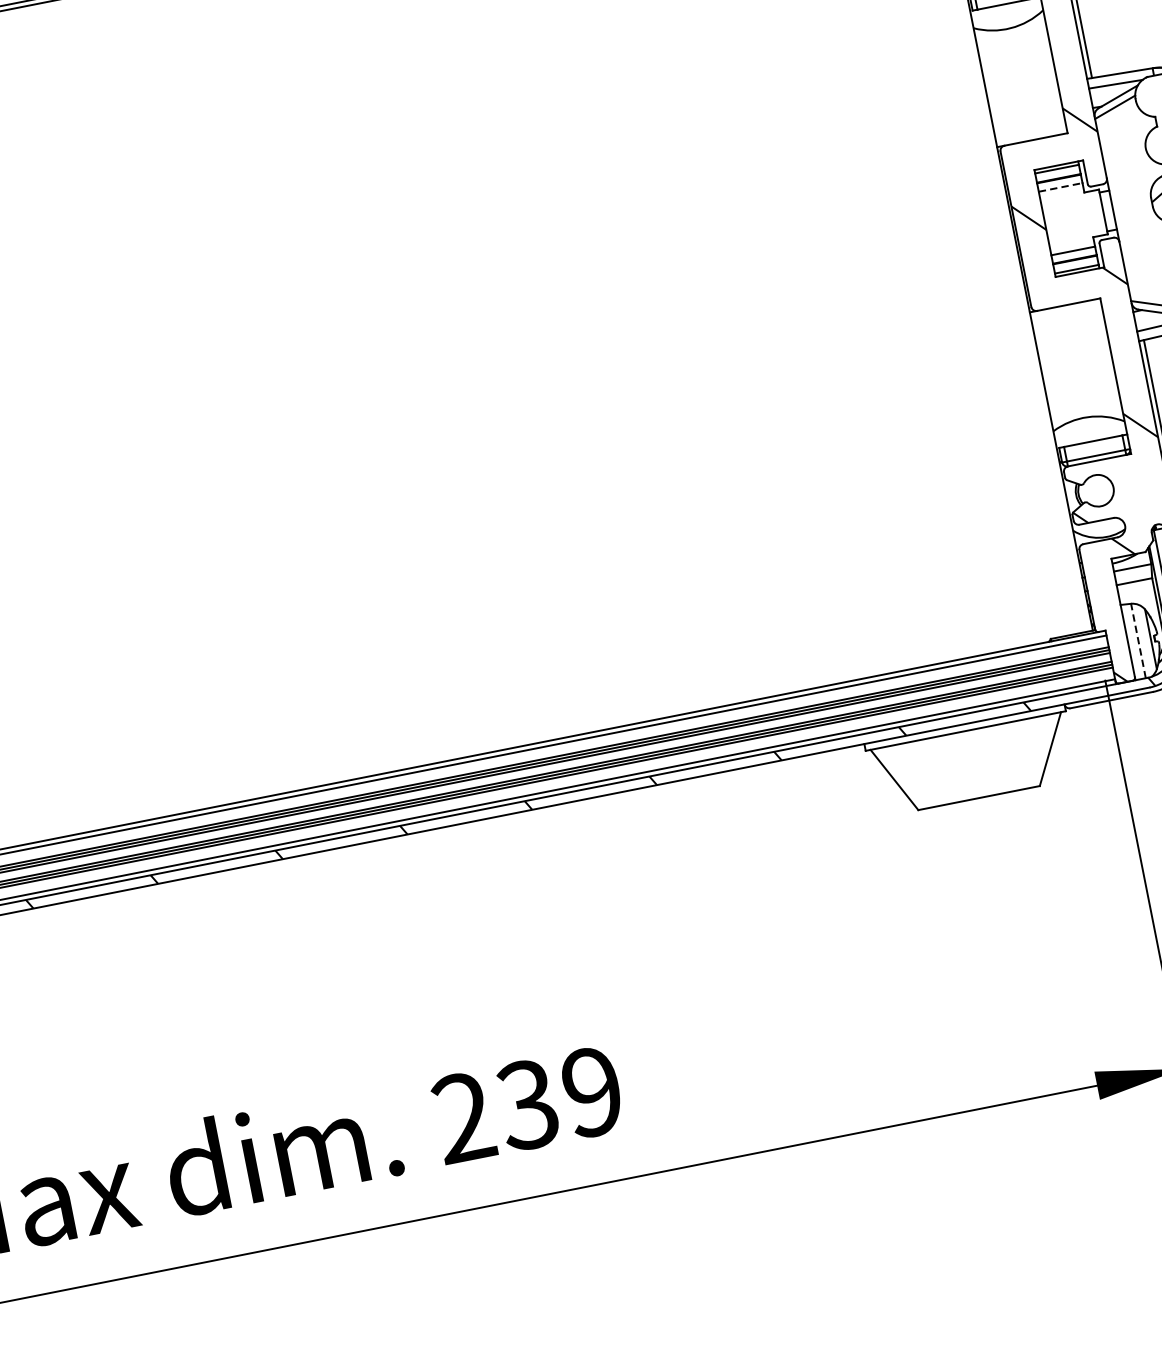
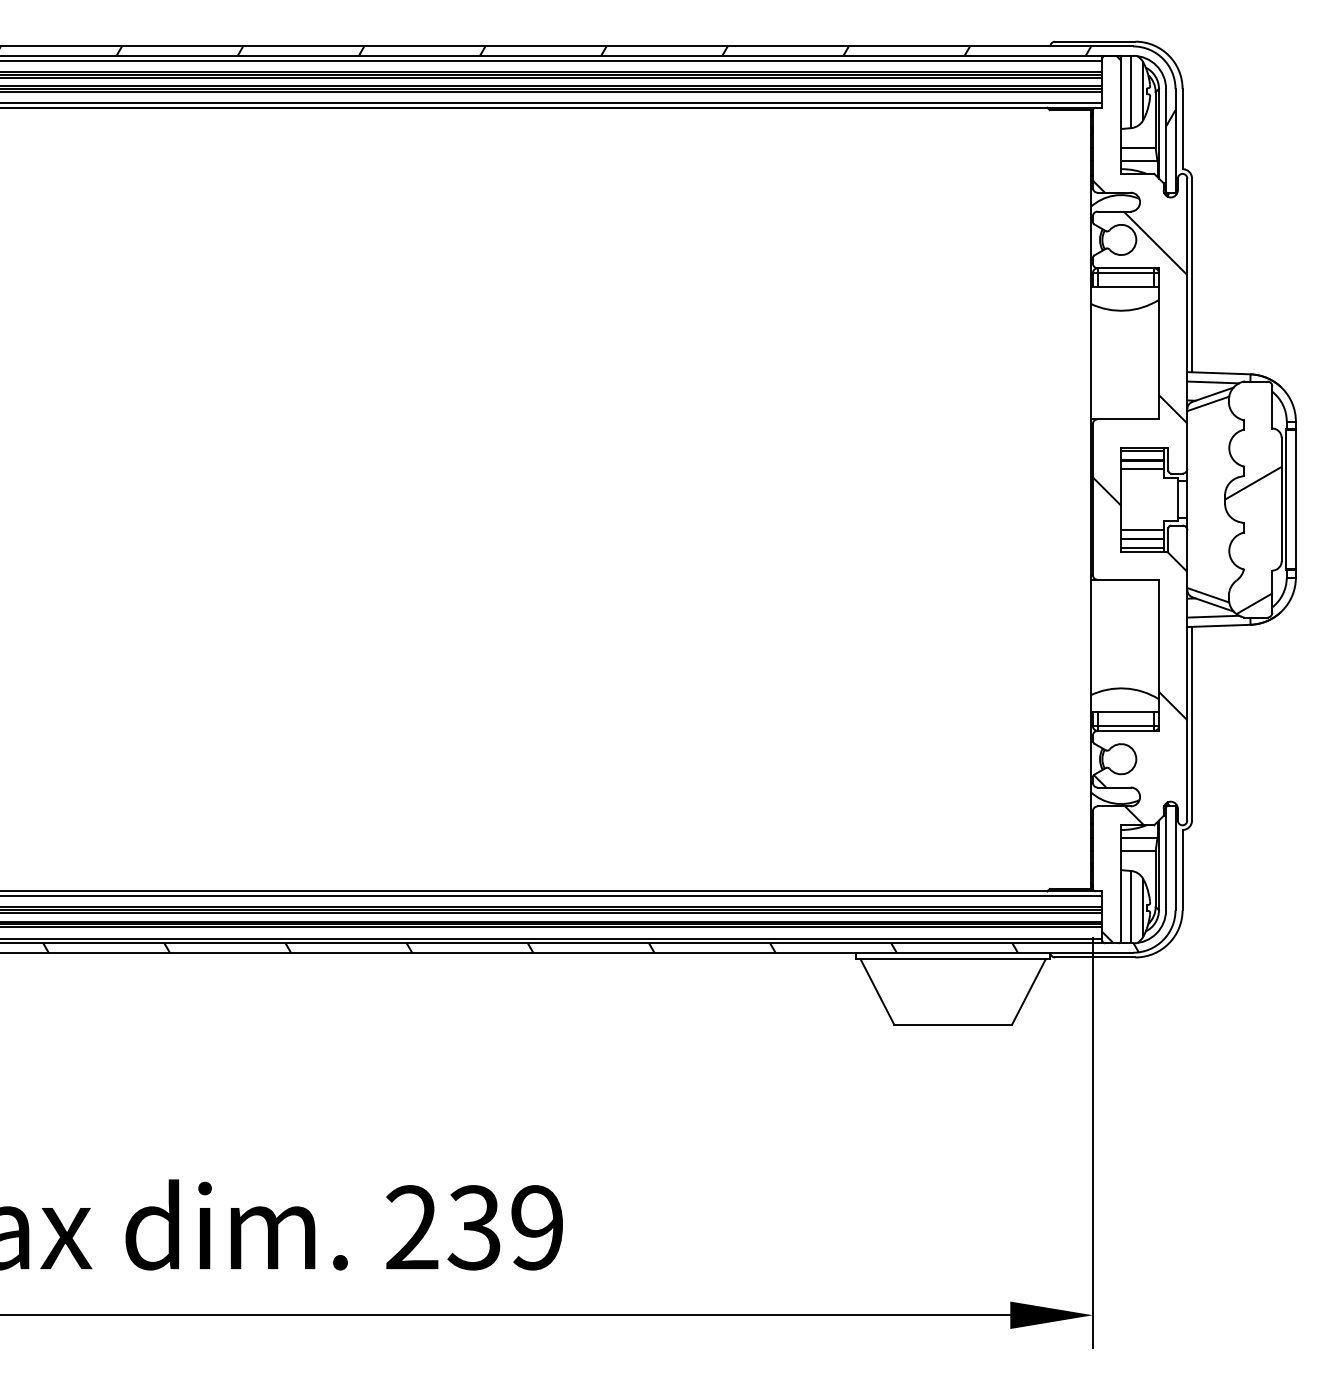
line: (1060, 187) -> (1142, 468), dashed -> solid
line: (1138, 640) -> (1131, 906), dashed -> solid

